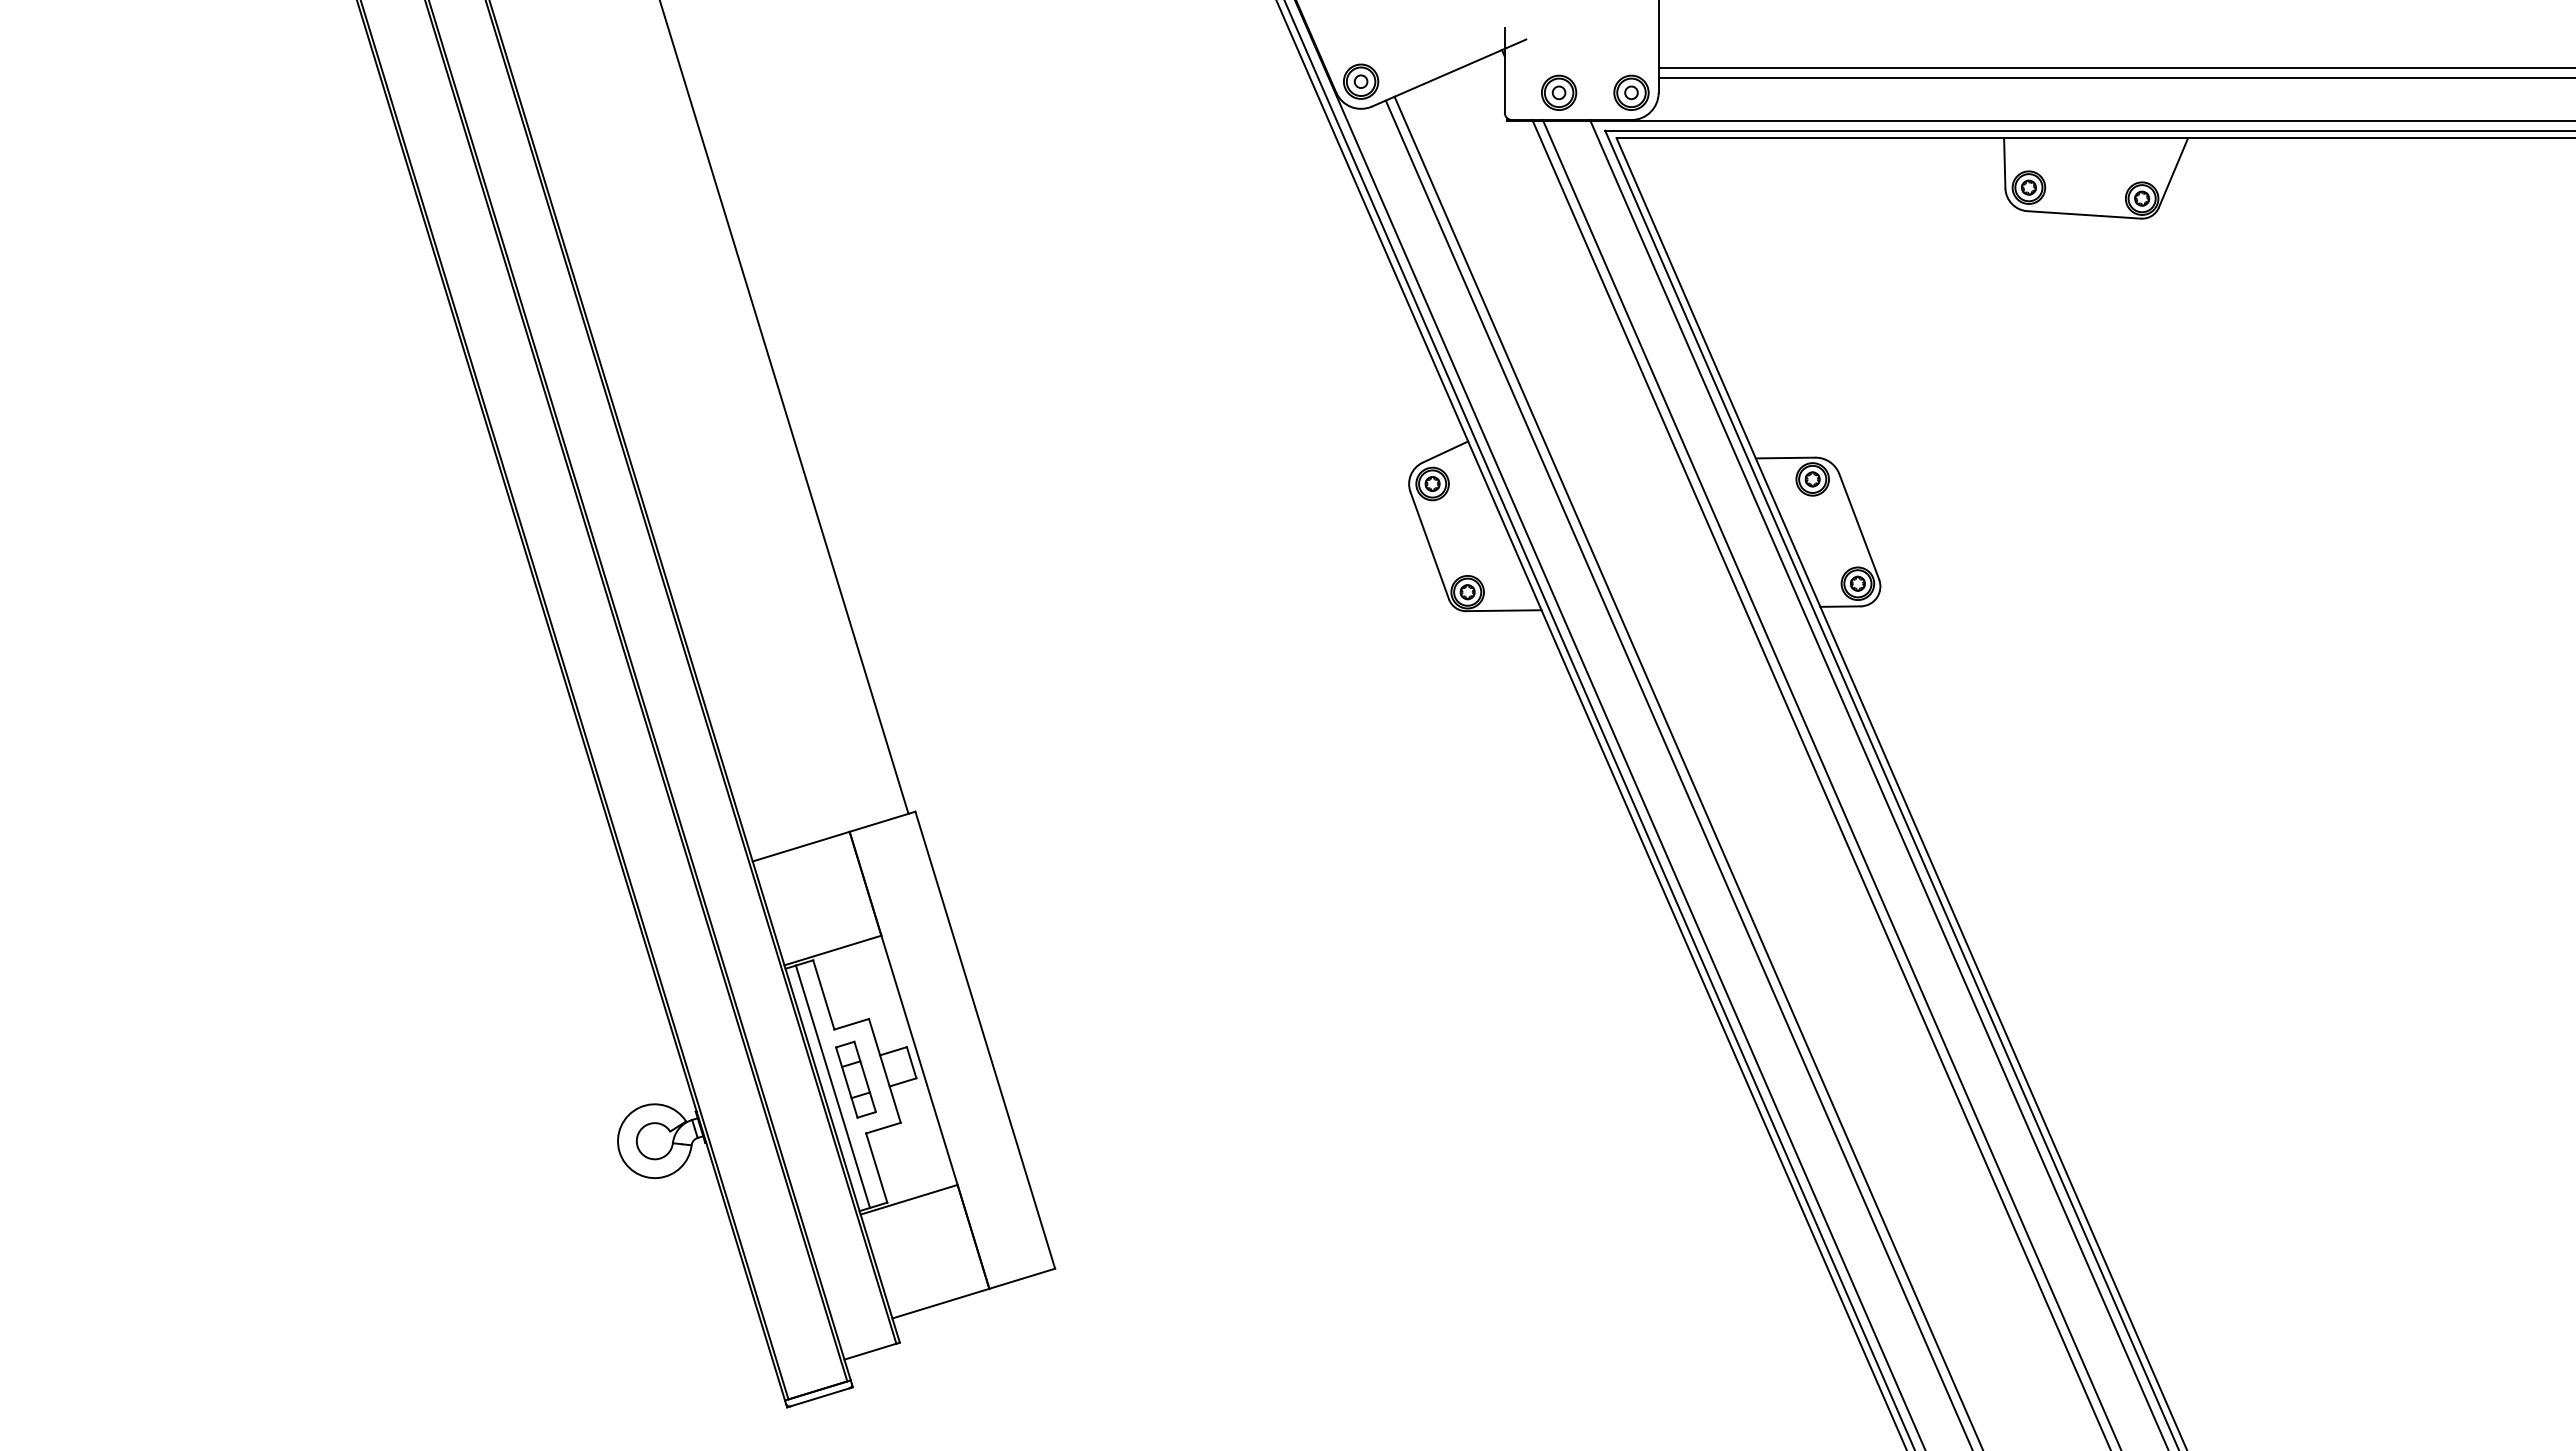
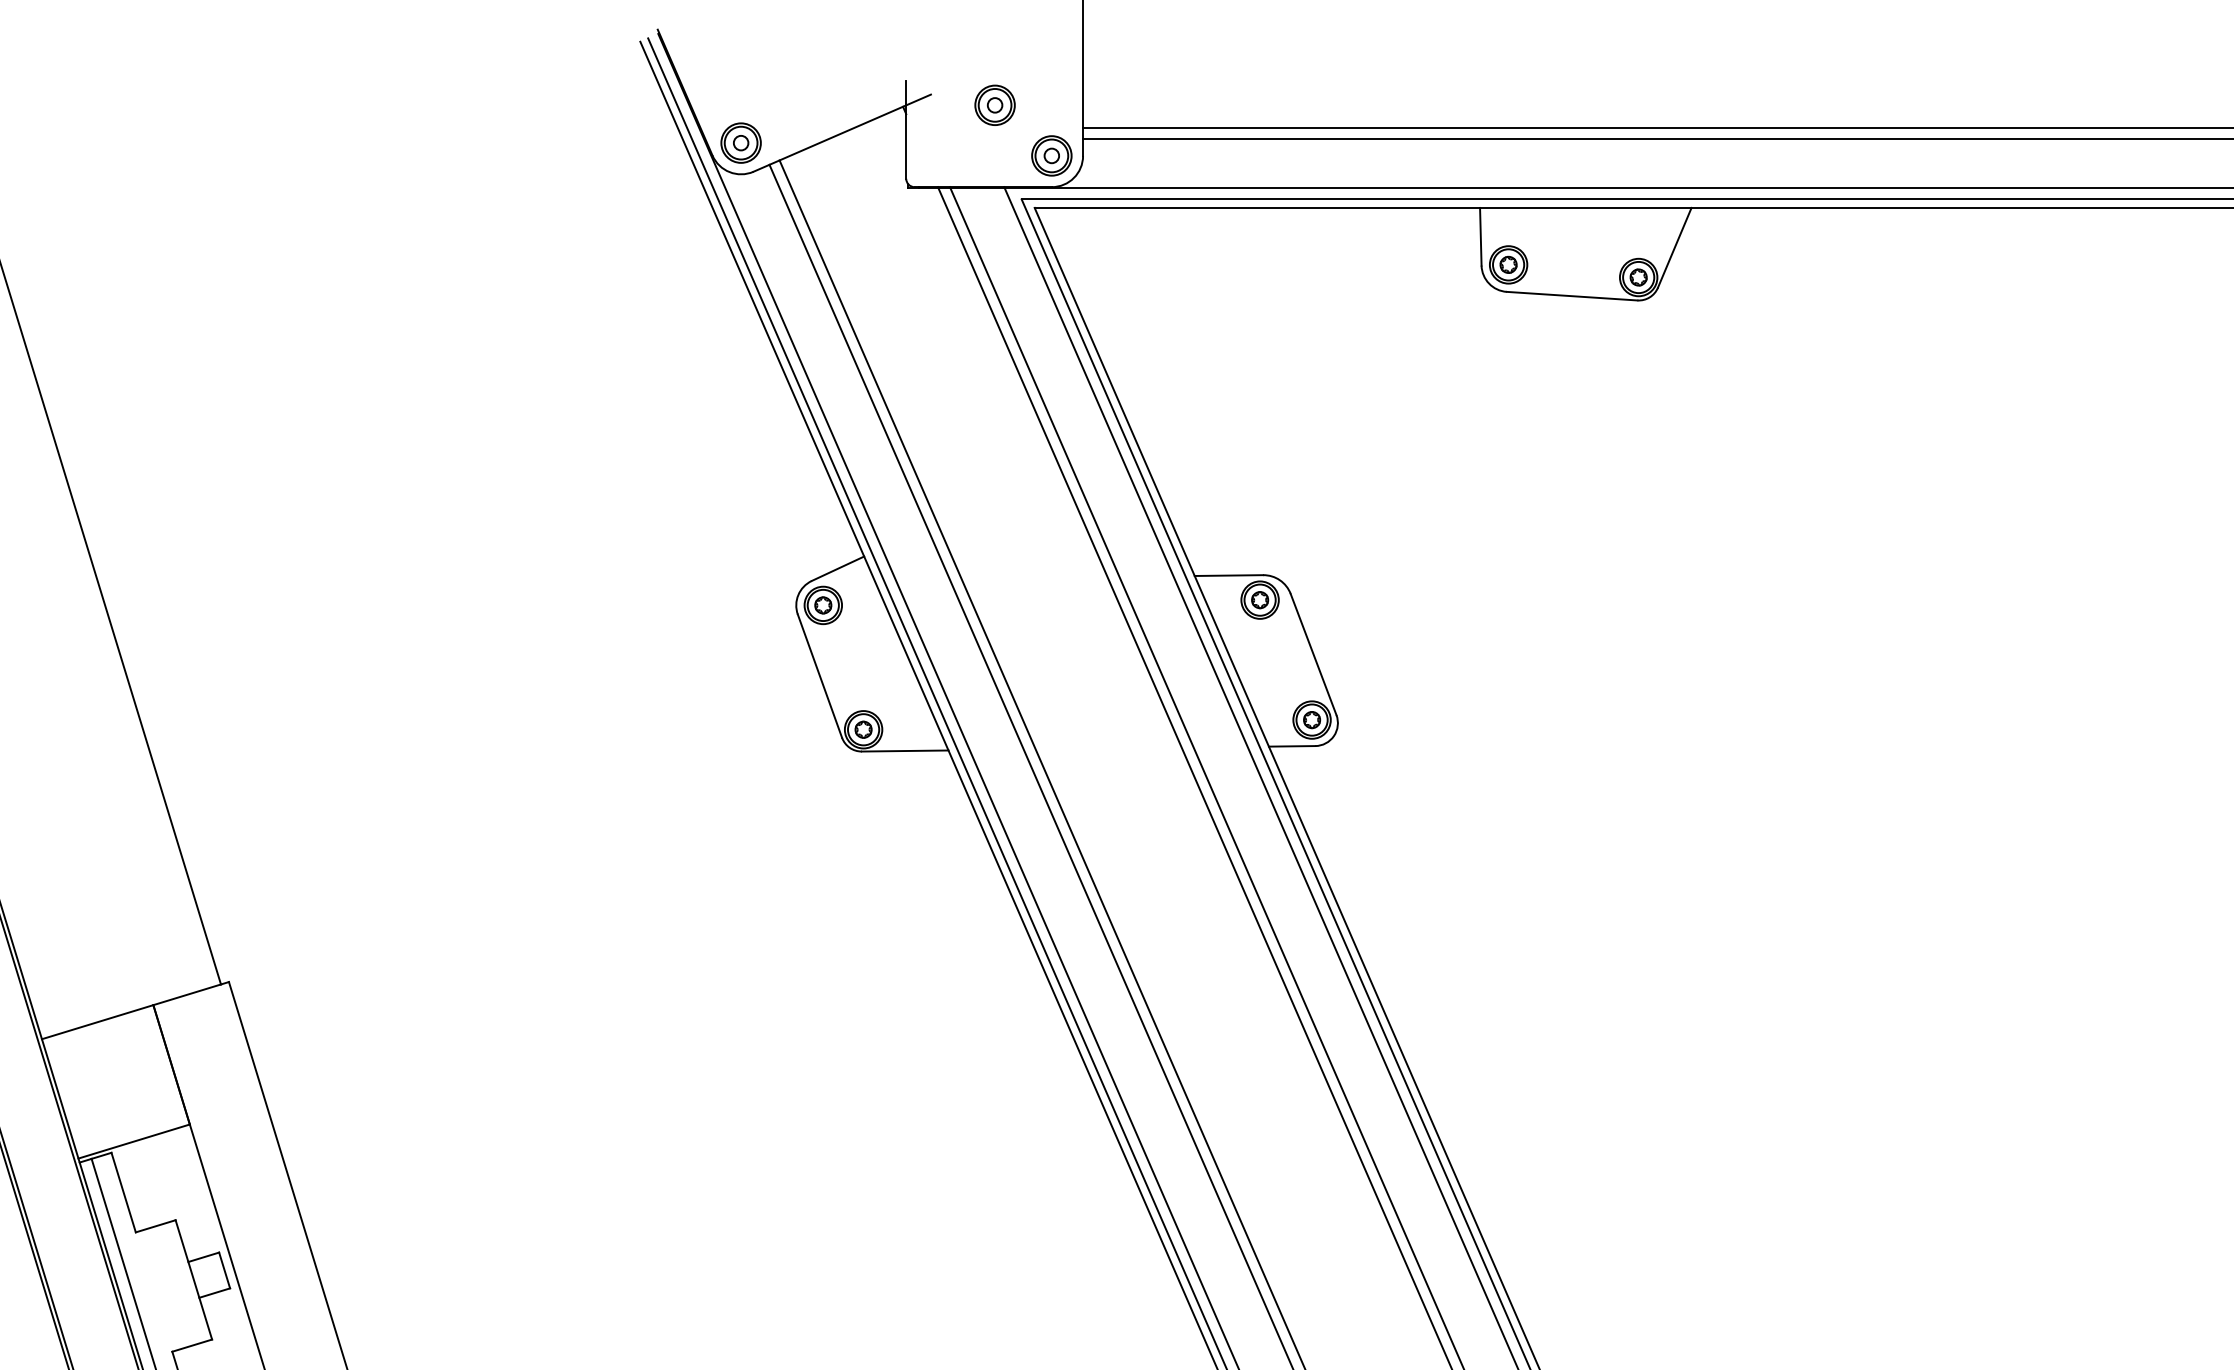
part: (1559, 92) -> (995, 104), moved
part: (855, 1079) -> (160, 1289), removed

